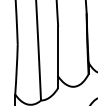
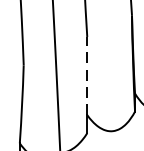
line: (58, 51) -> (87, 75), solid -> dashed

